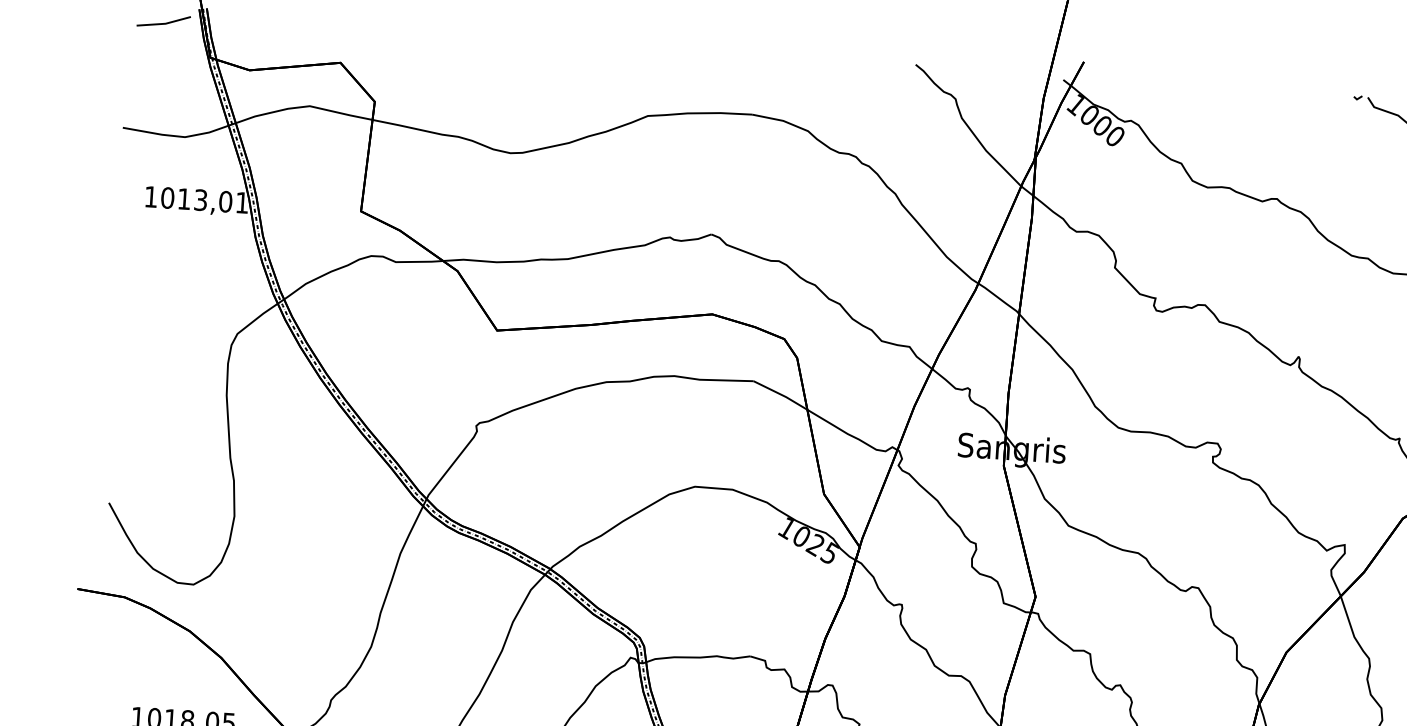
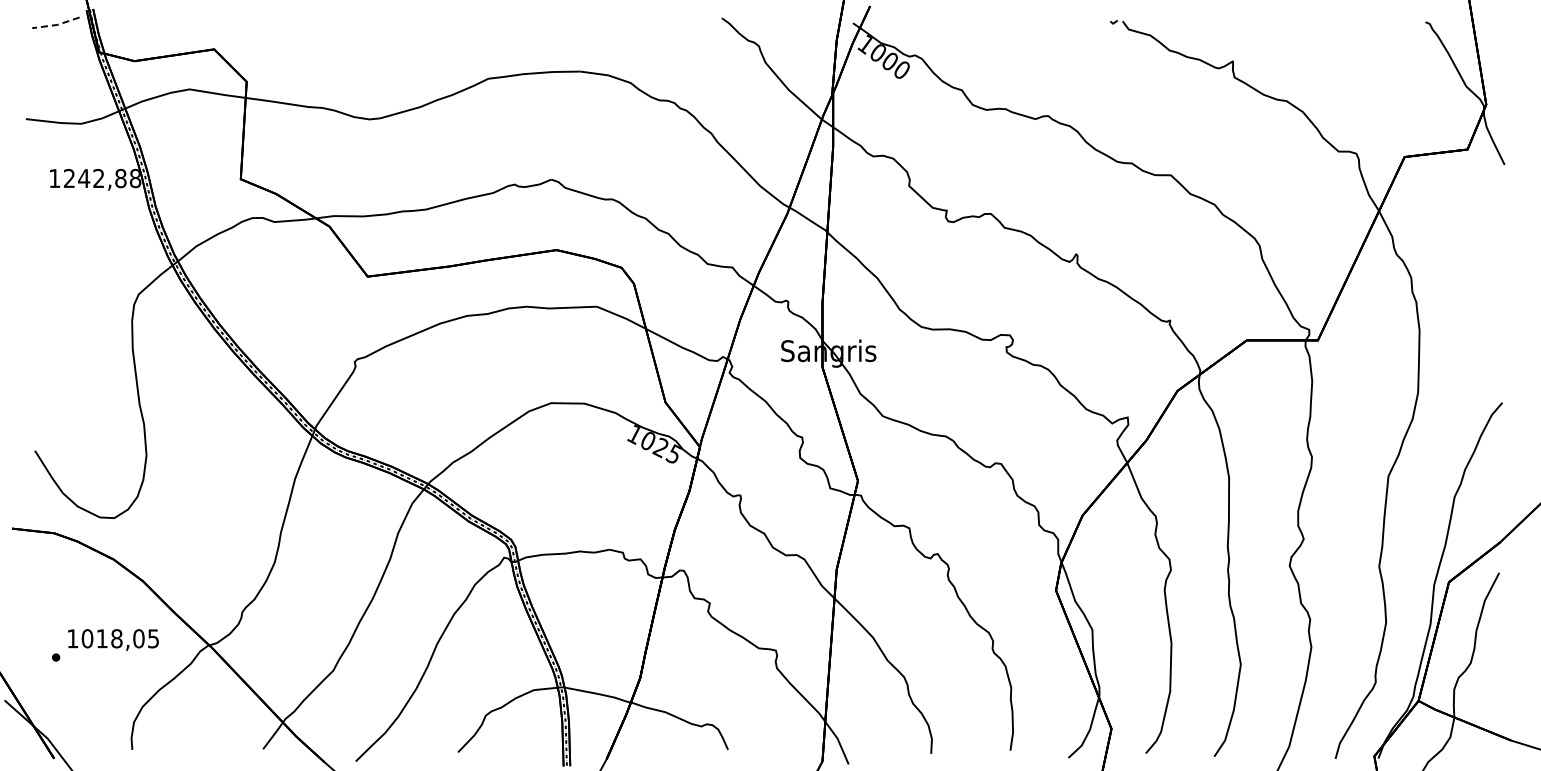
line: (164, 24) -> (56, 25), solid -> dashed
text: (204, 200) -> (102, 178), 1013,01 -> 1242,88

